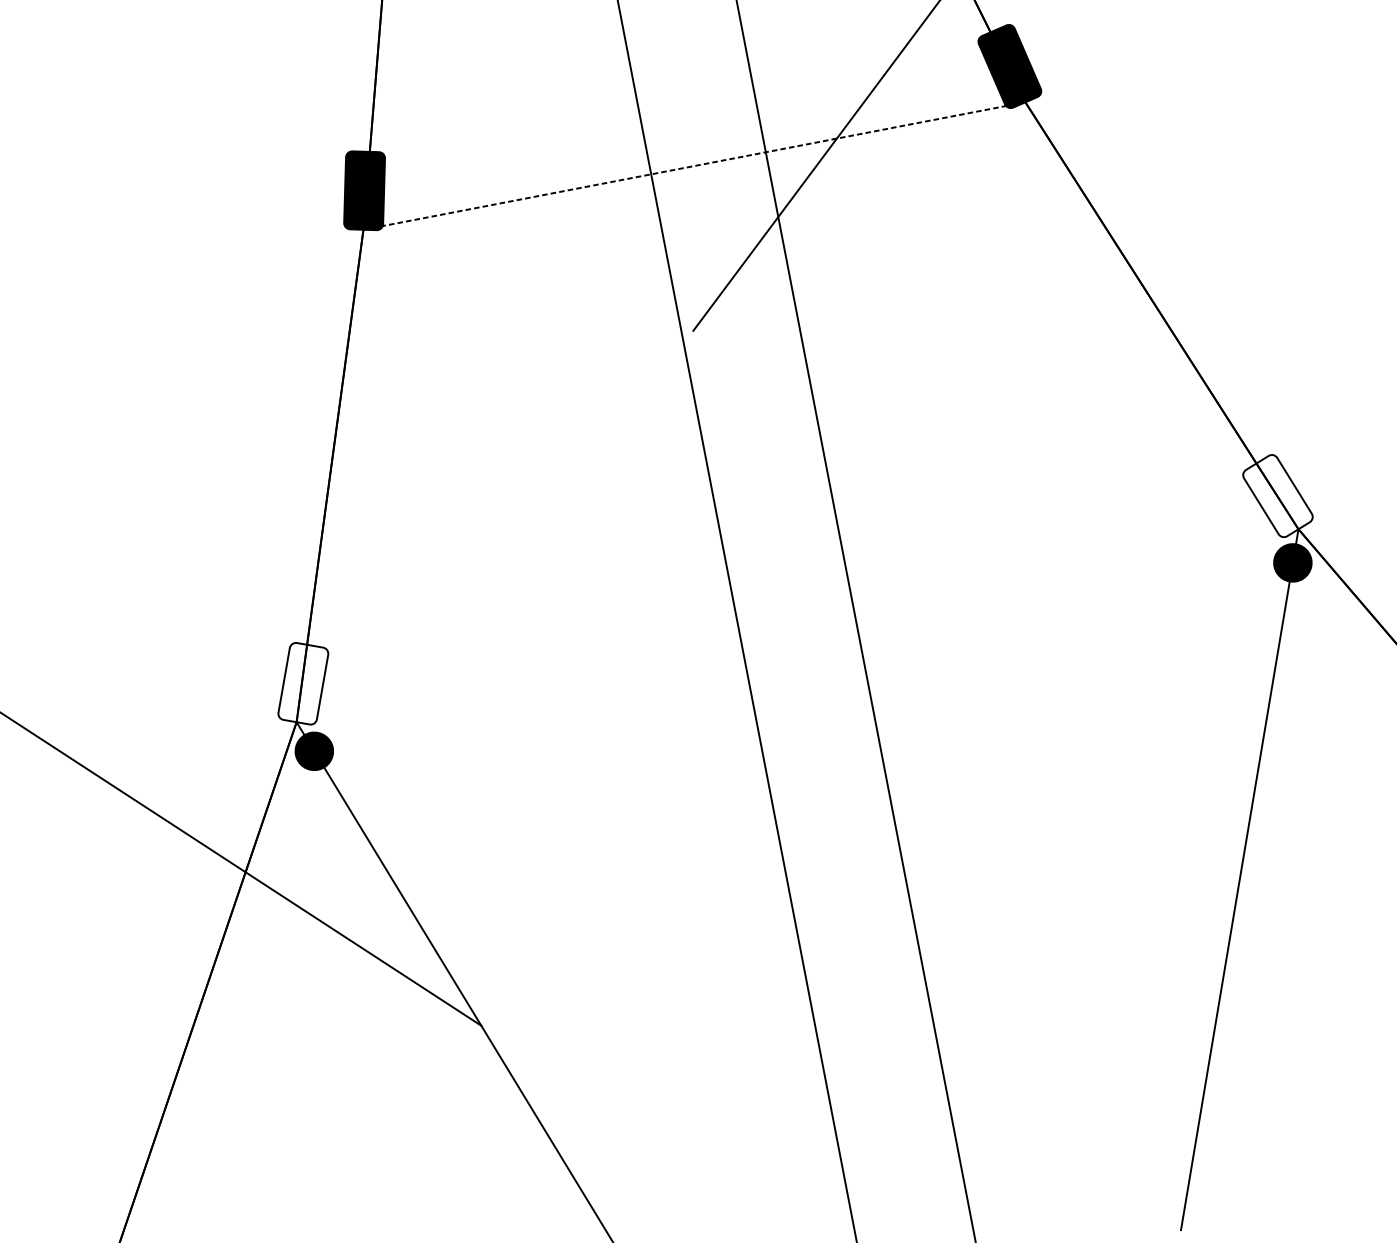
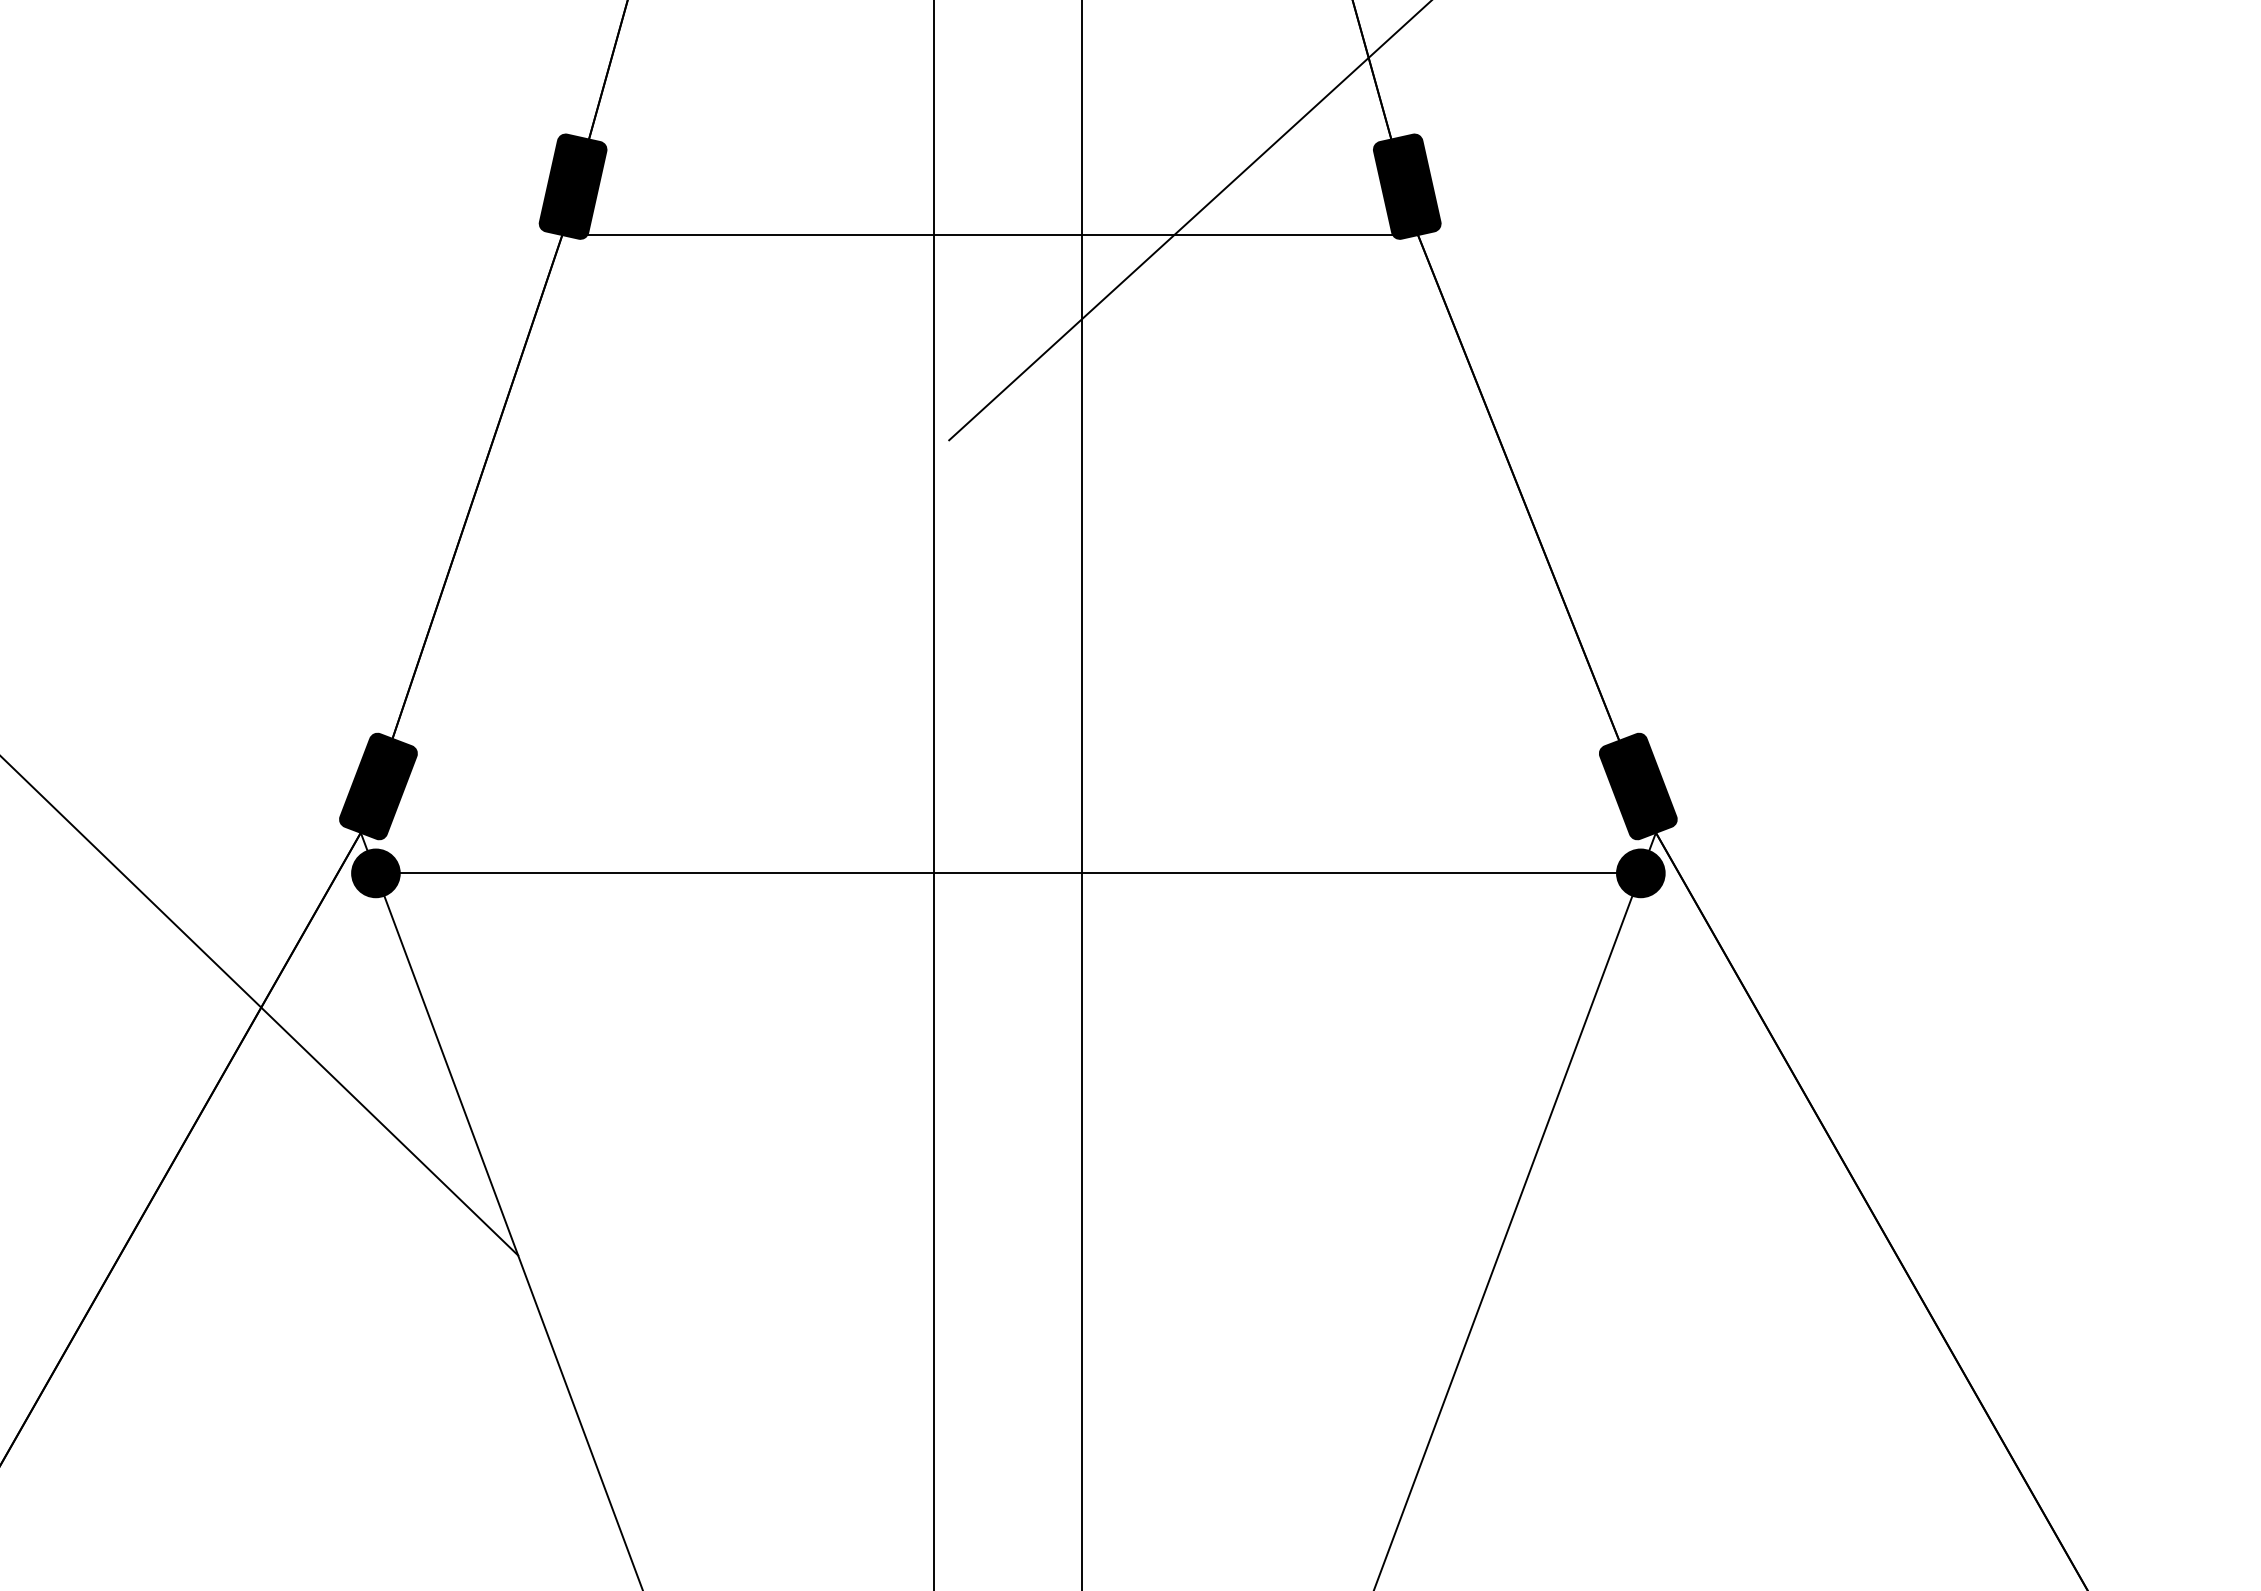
line: (694, 166) -> (990, 235), dashed -> solid
fill: (1277, 496) -> (1637, 786), added
line: (802, 657) -> (1007, 873), added
fill: (303, 683) -> (378, 786), added

